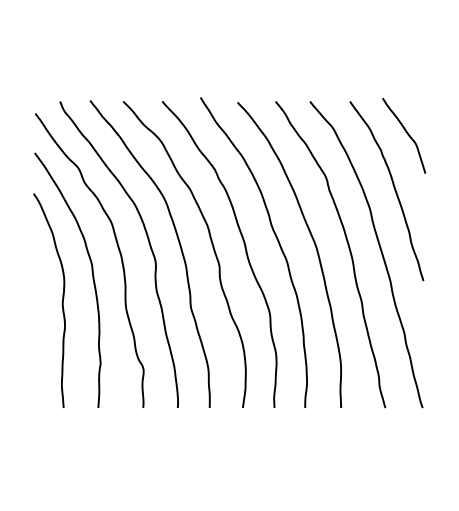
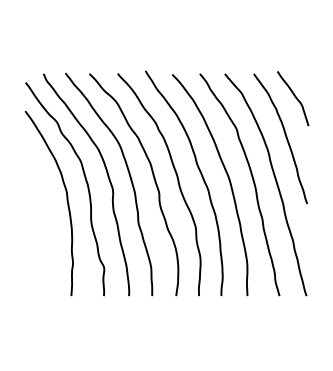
curve: (61, 302) -> (44, 219), removed

